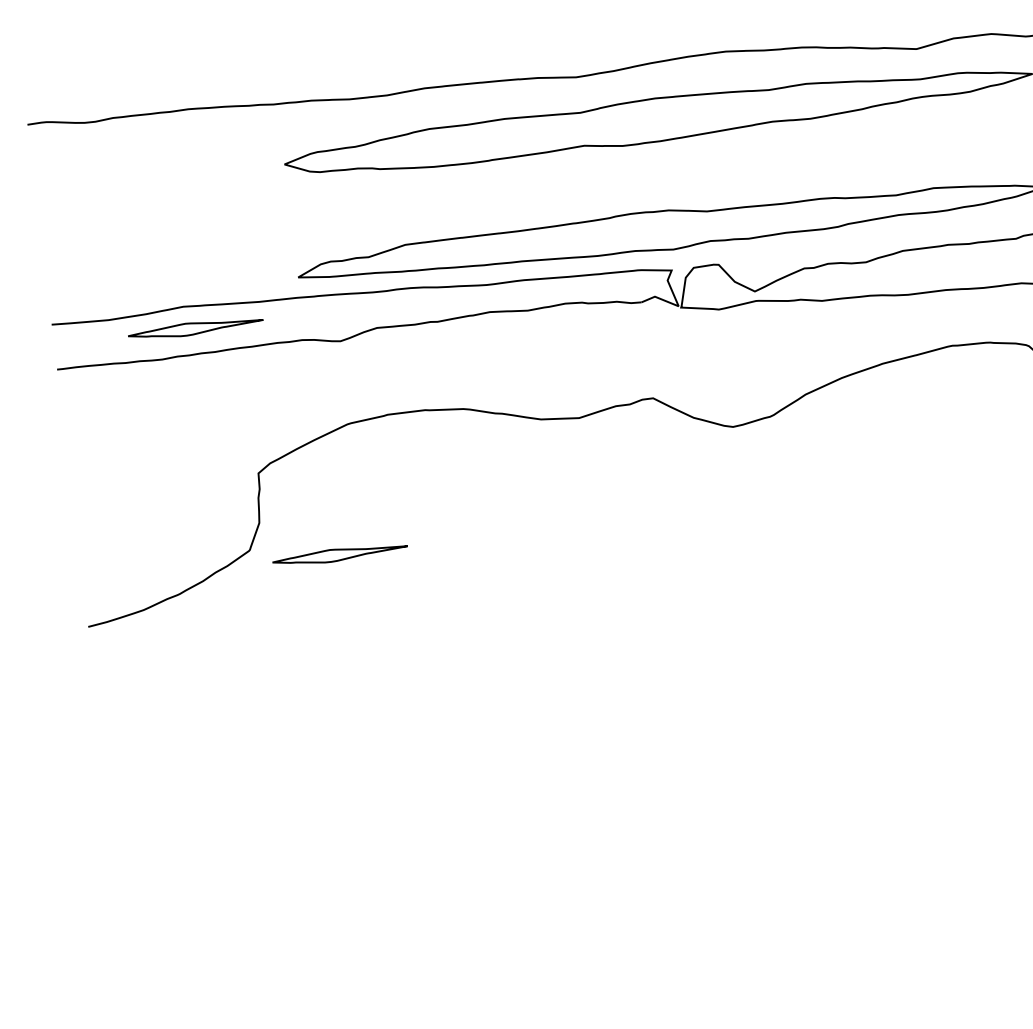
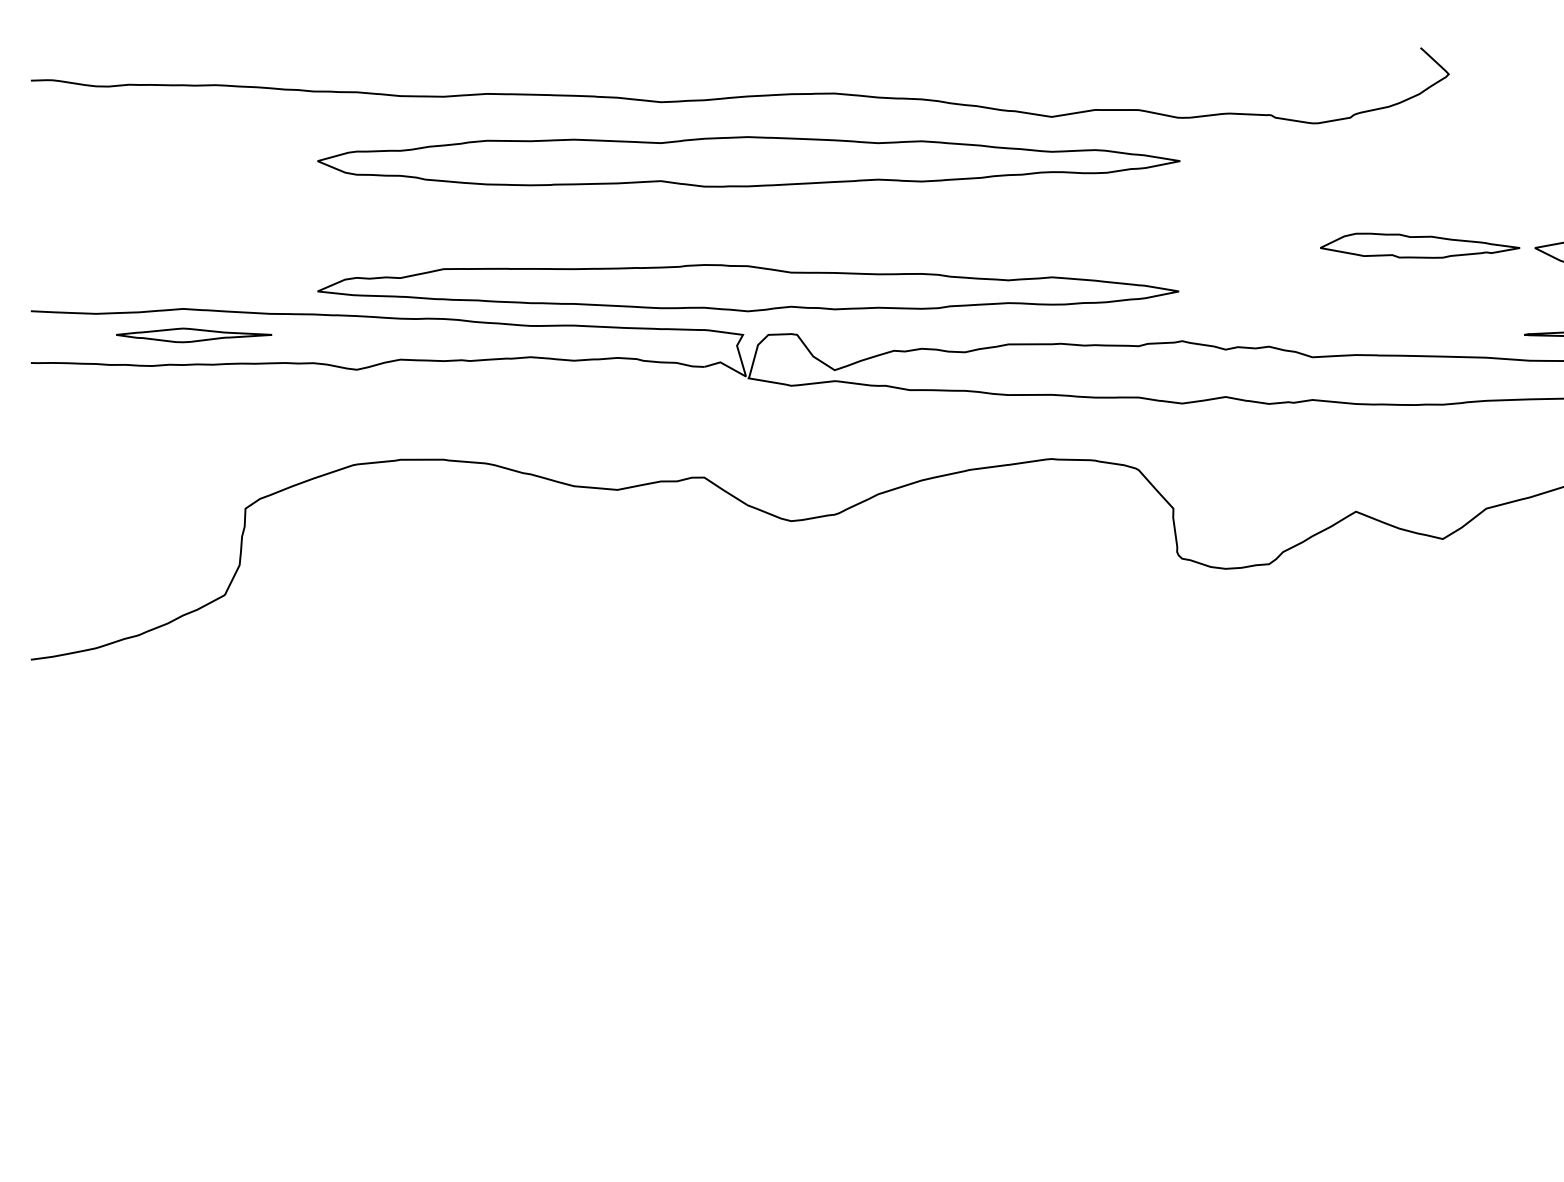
part: (340, 554) -> (327, 612), removed

